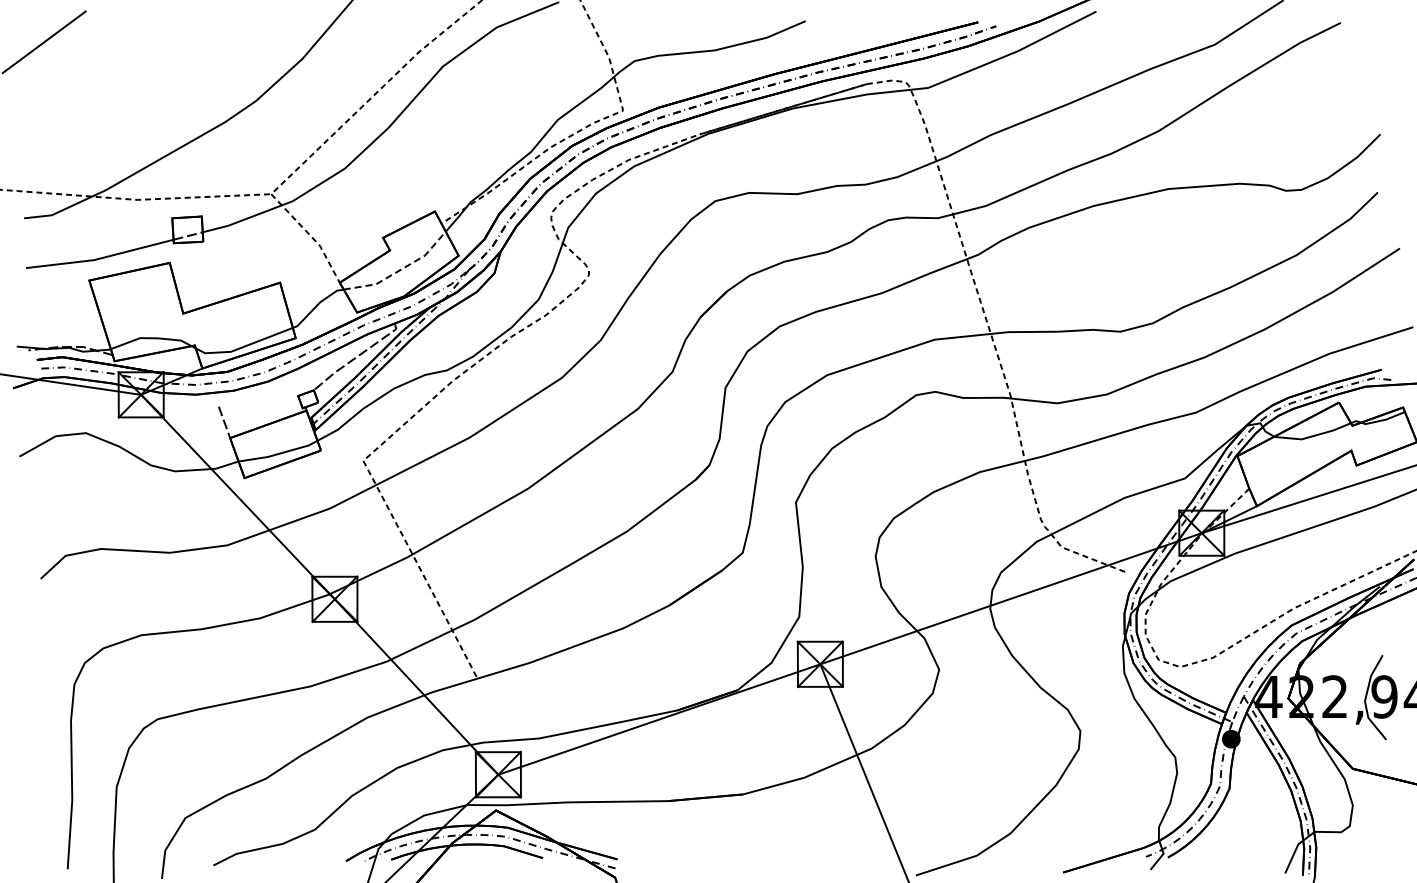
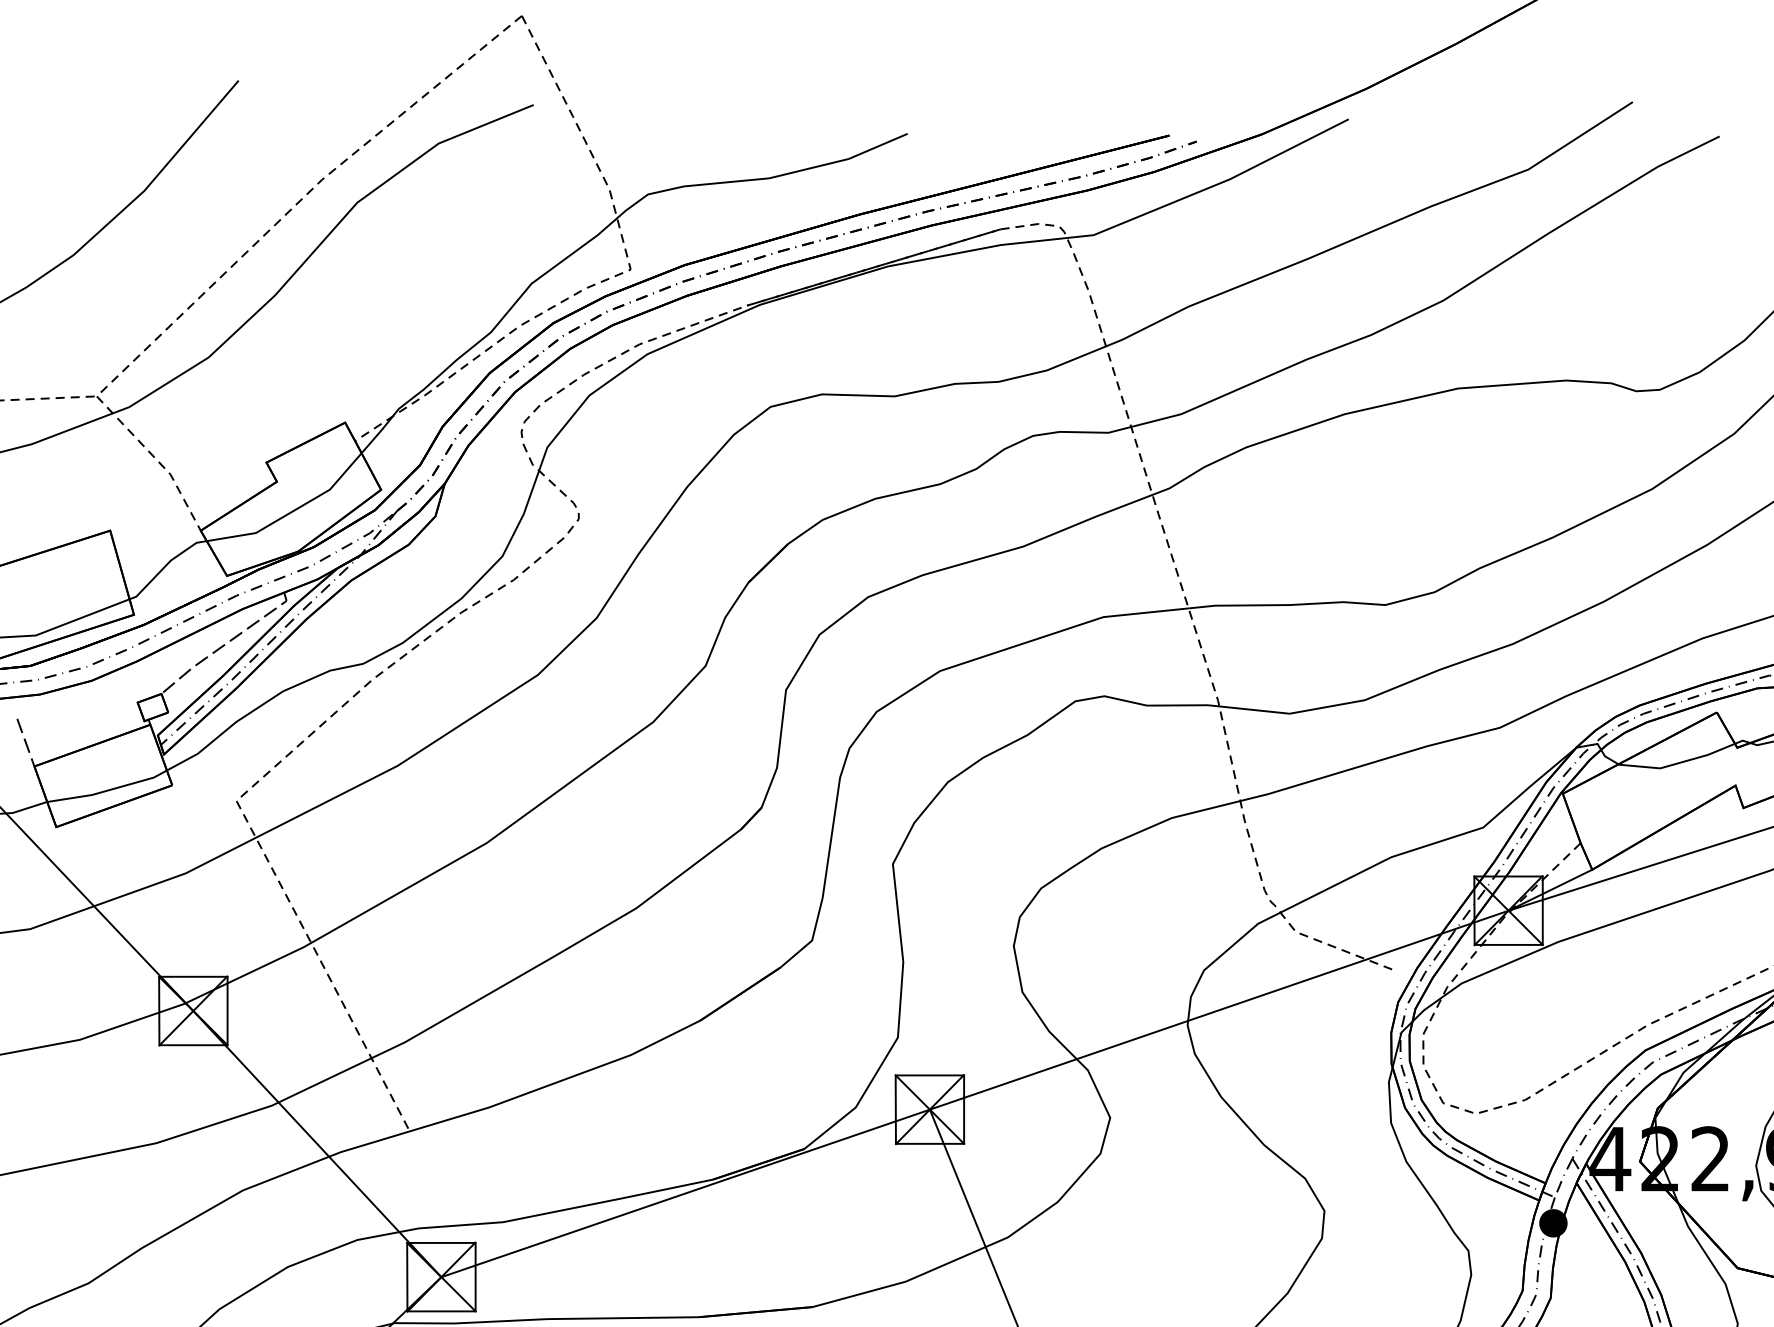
line: (400, 270) -> (292, 512), dashed -> solid

